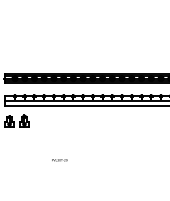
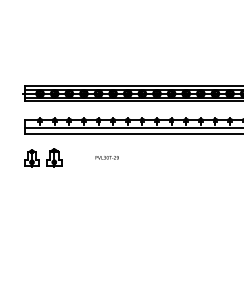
text: (59, 160) -> (106, 158), moved

